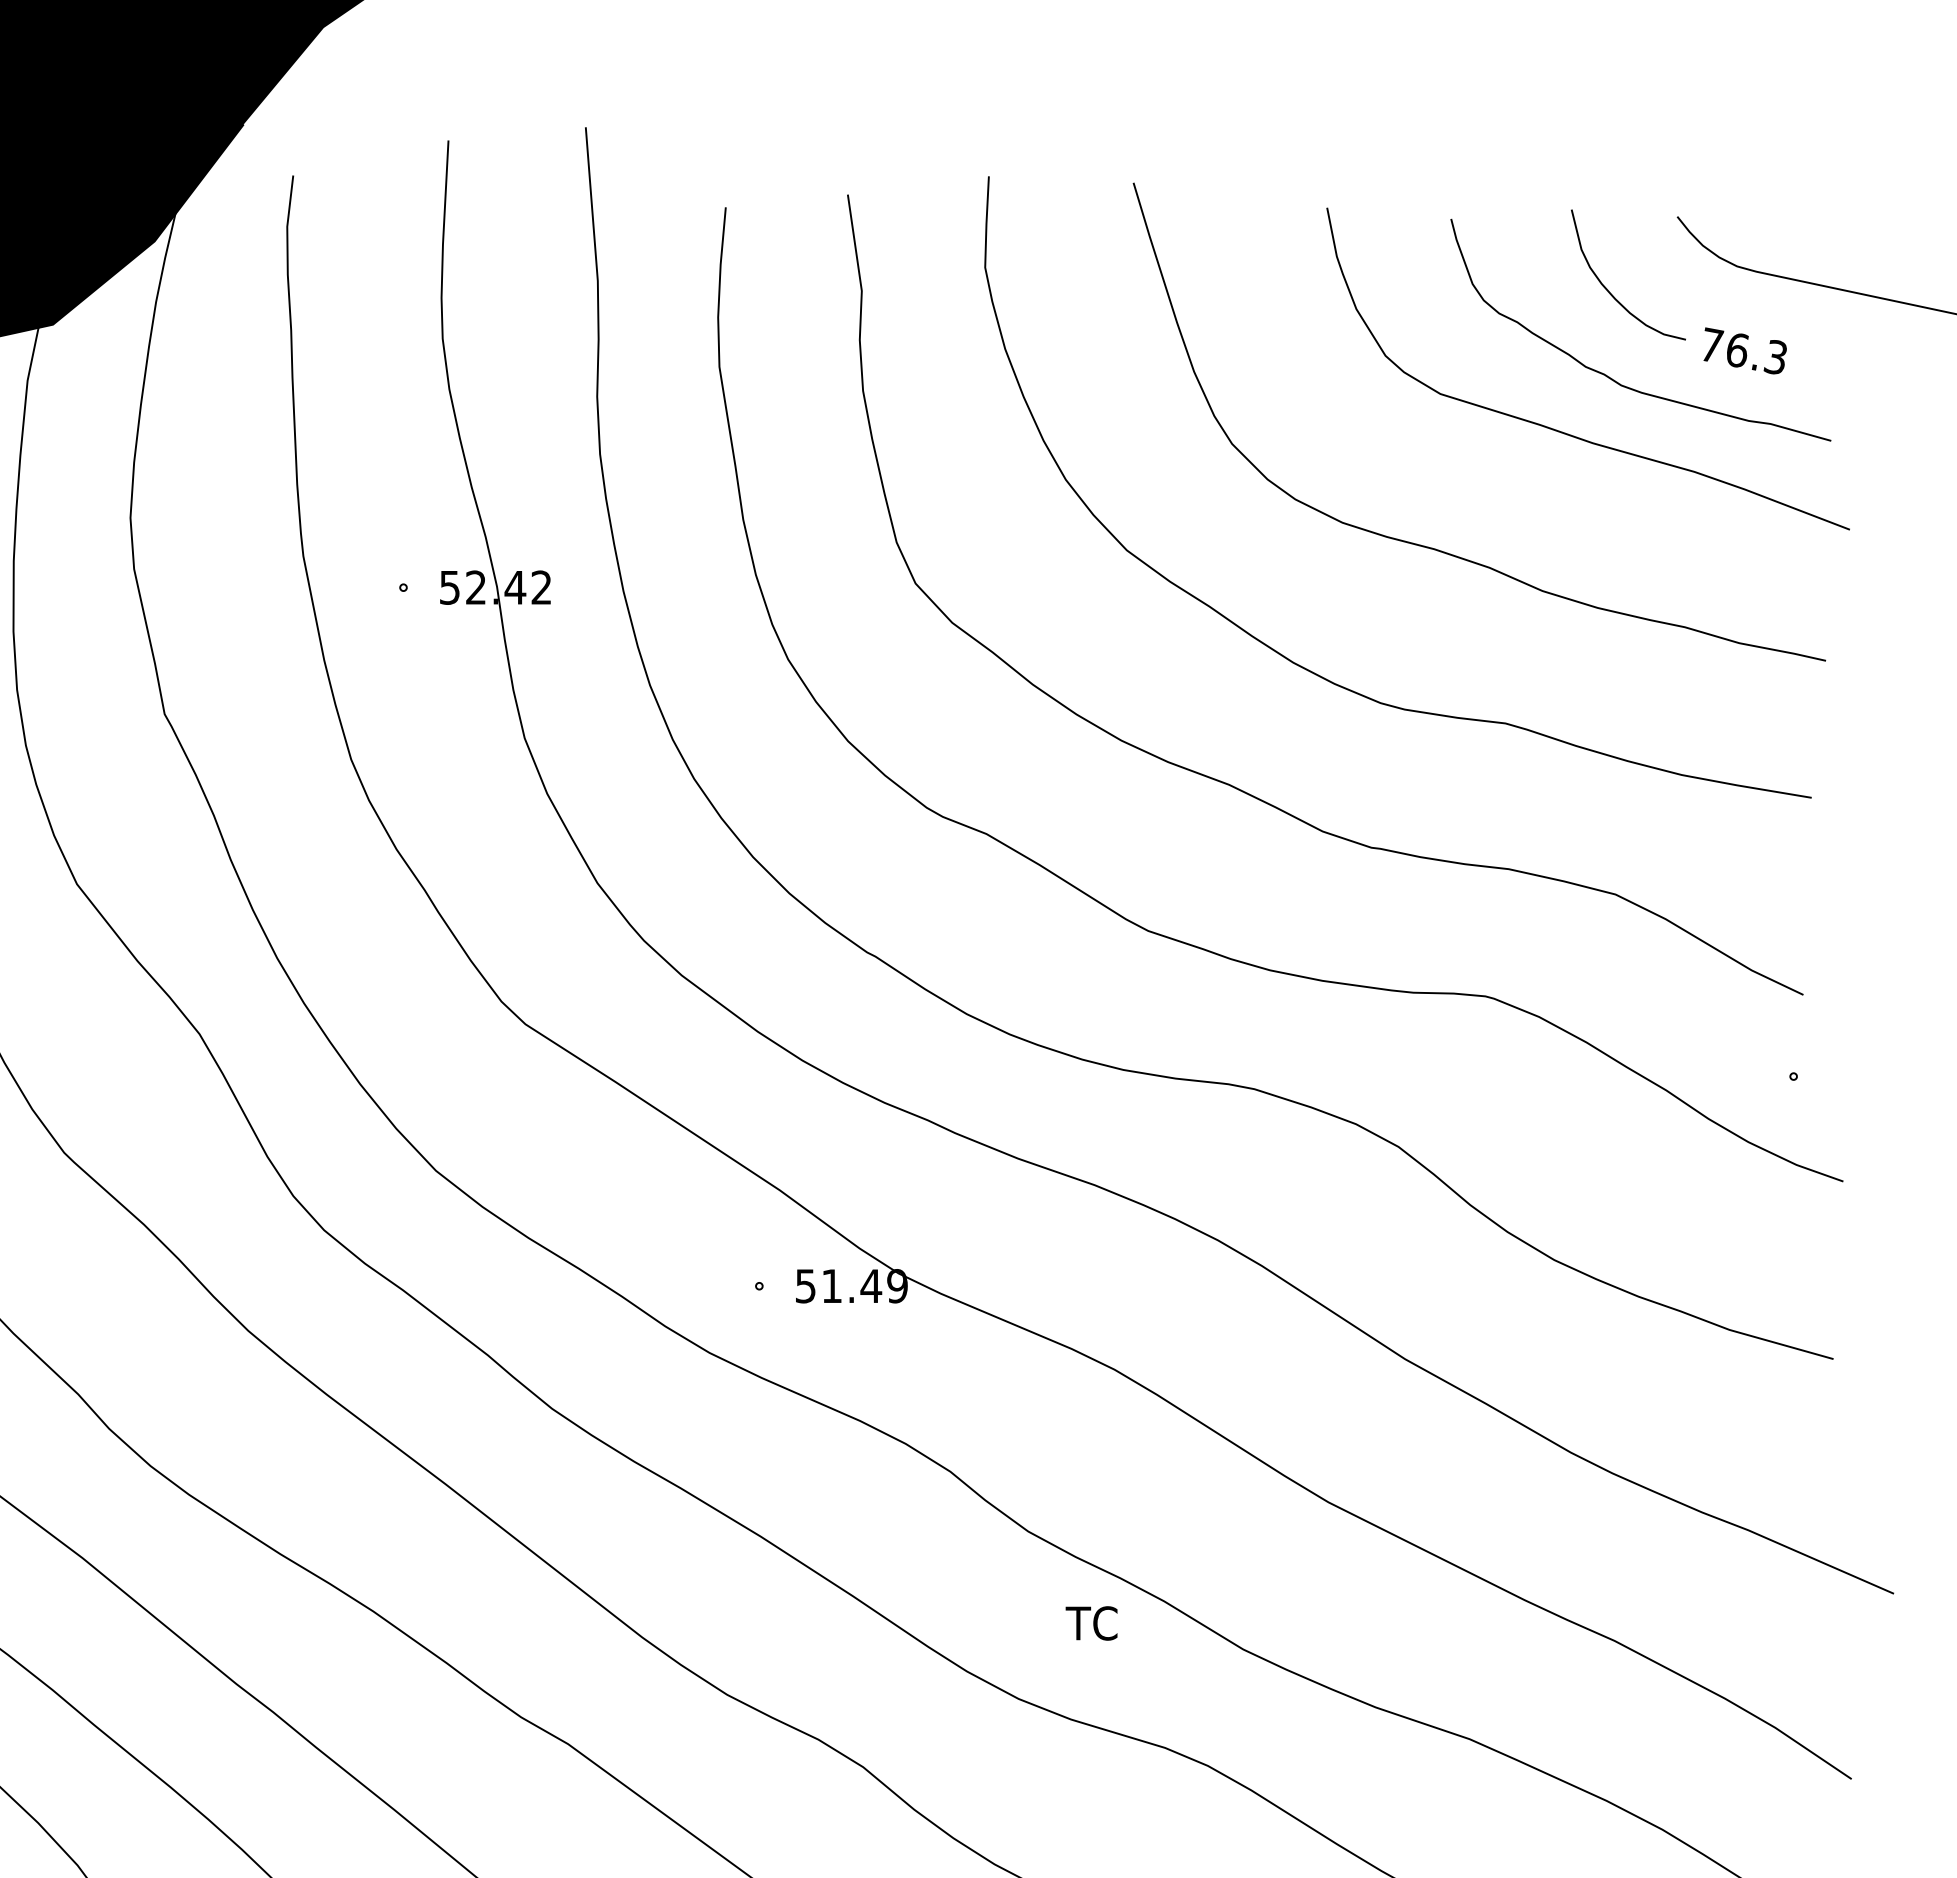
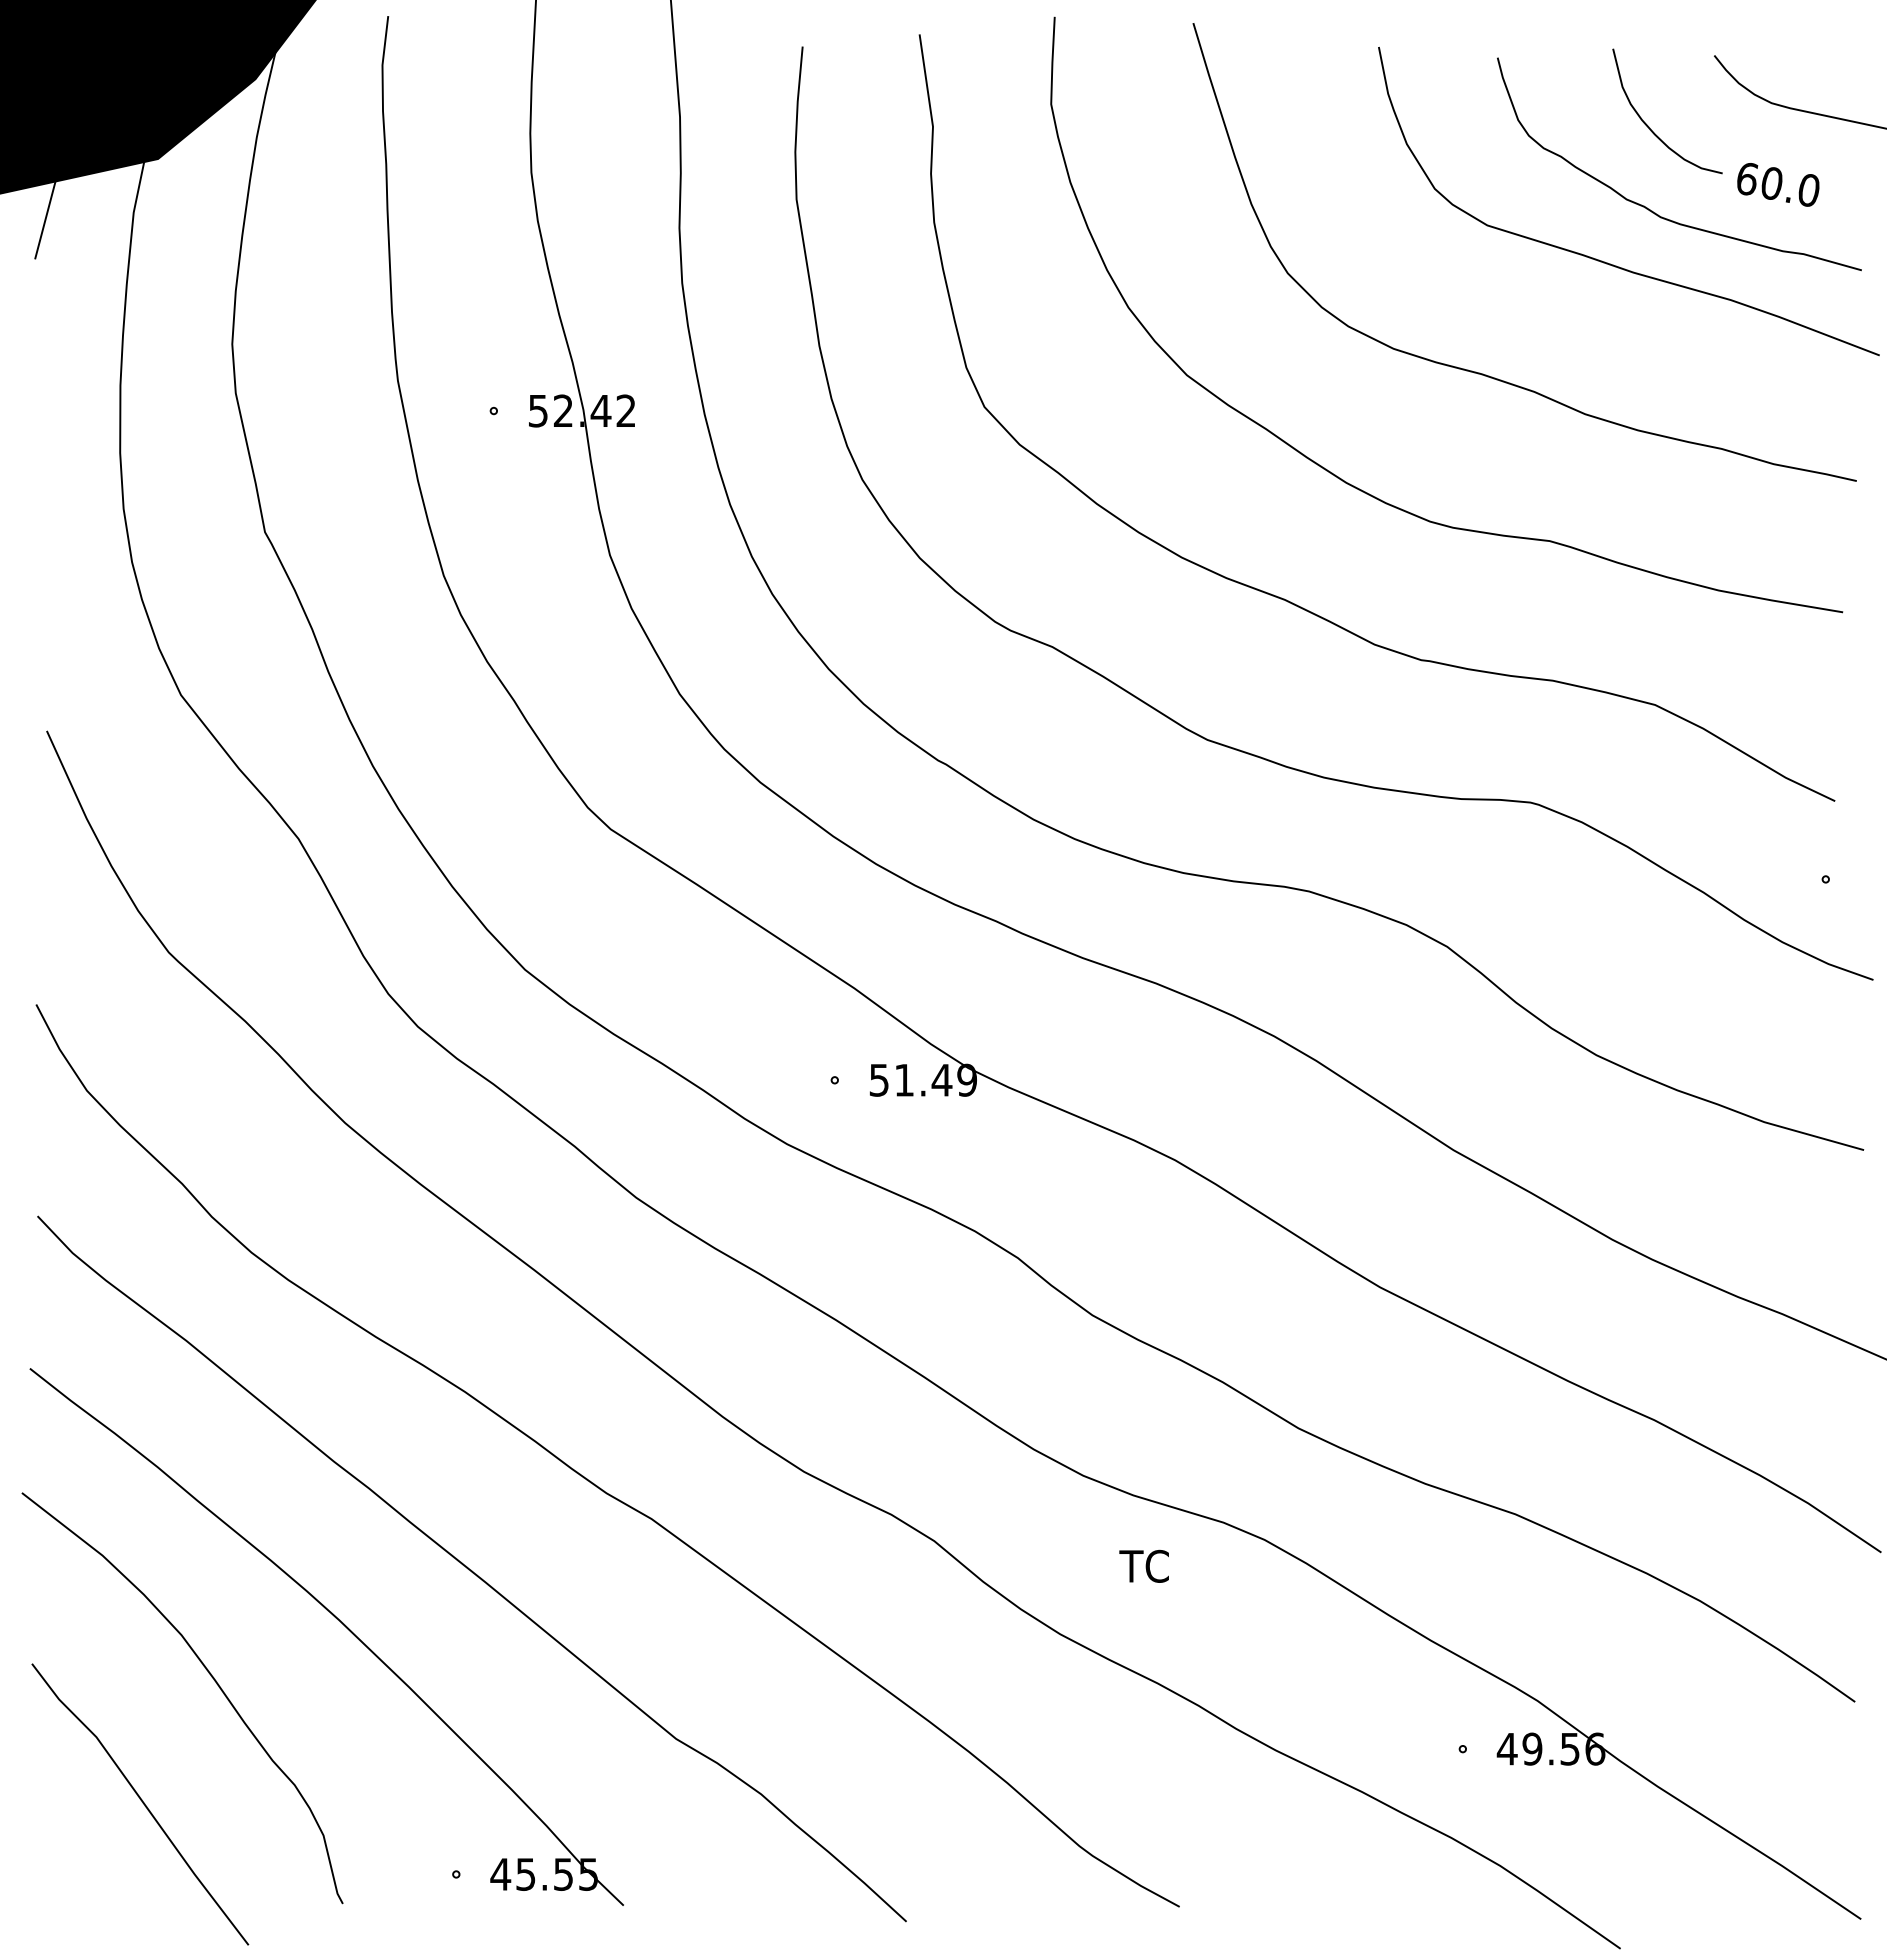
text: (1744, 350) -> (1778, 183), 76.3 -> 60.0
text: (1090, 1622) -> (1143, 1565), moved

